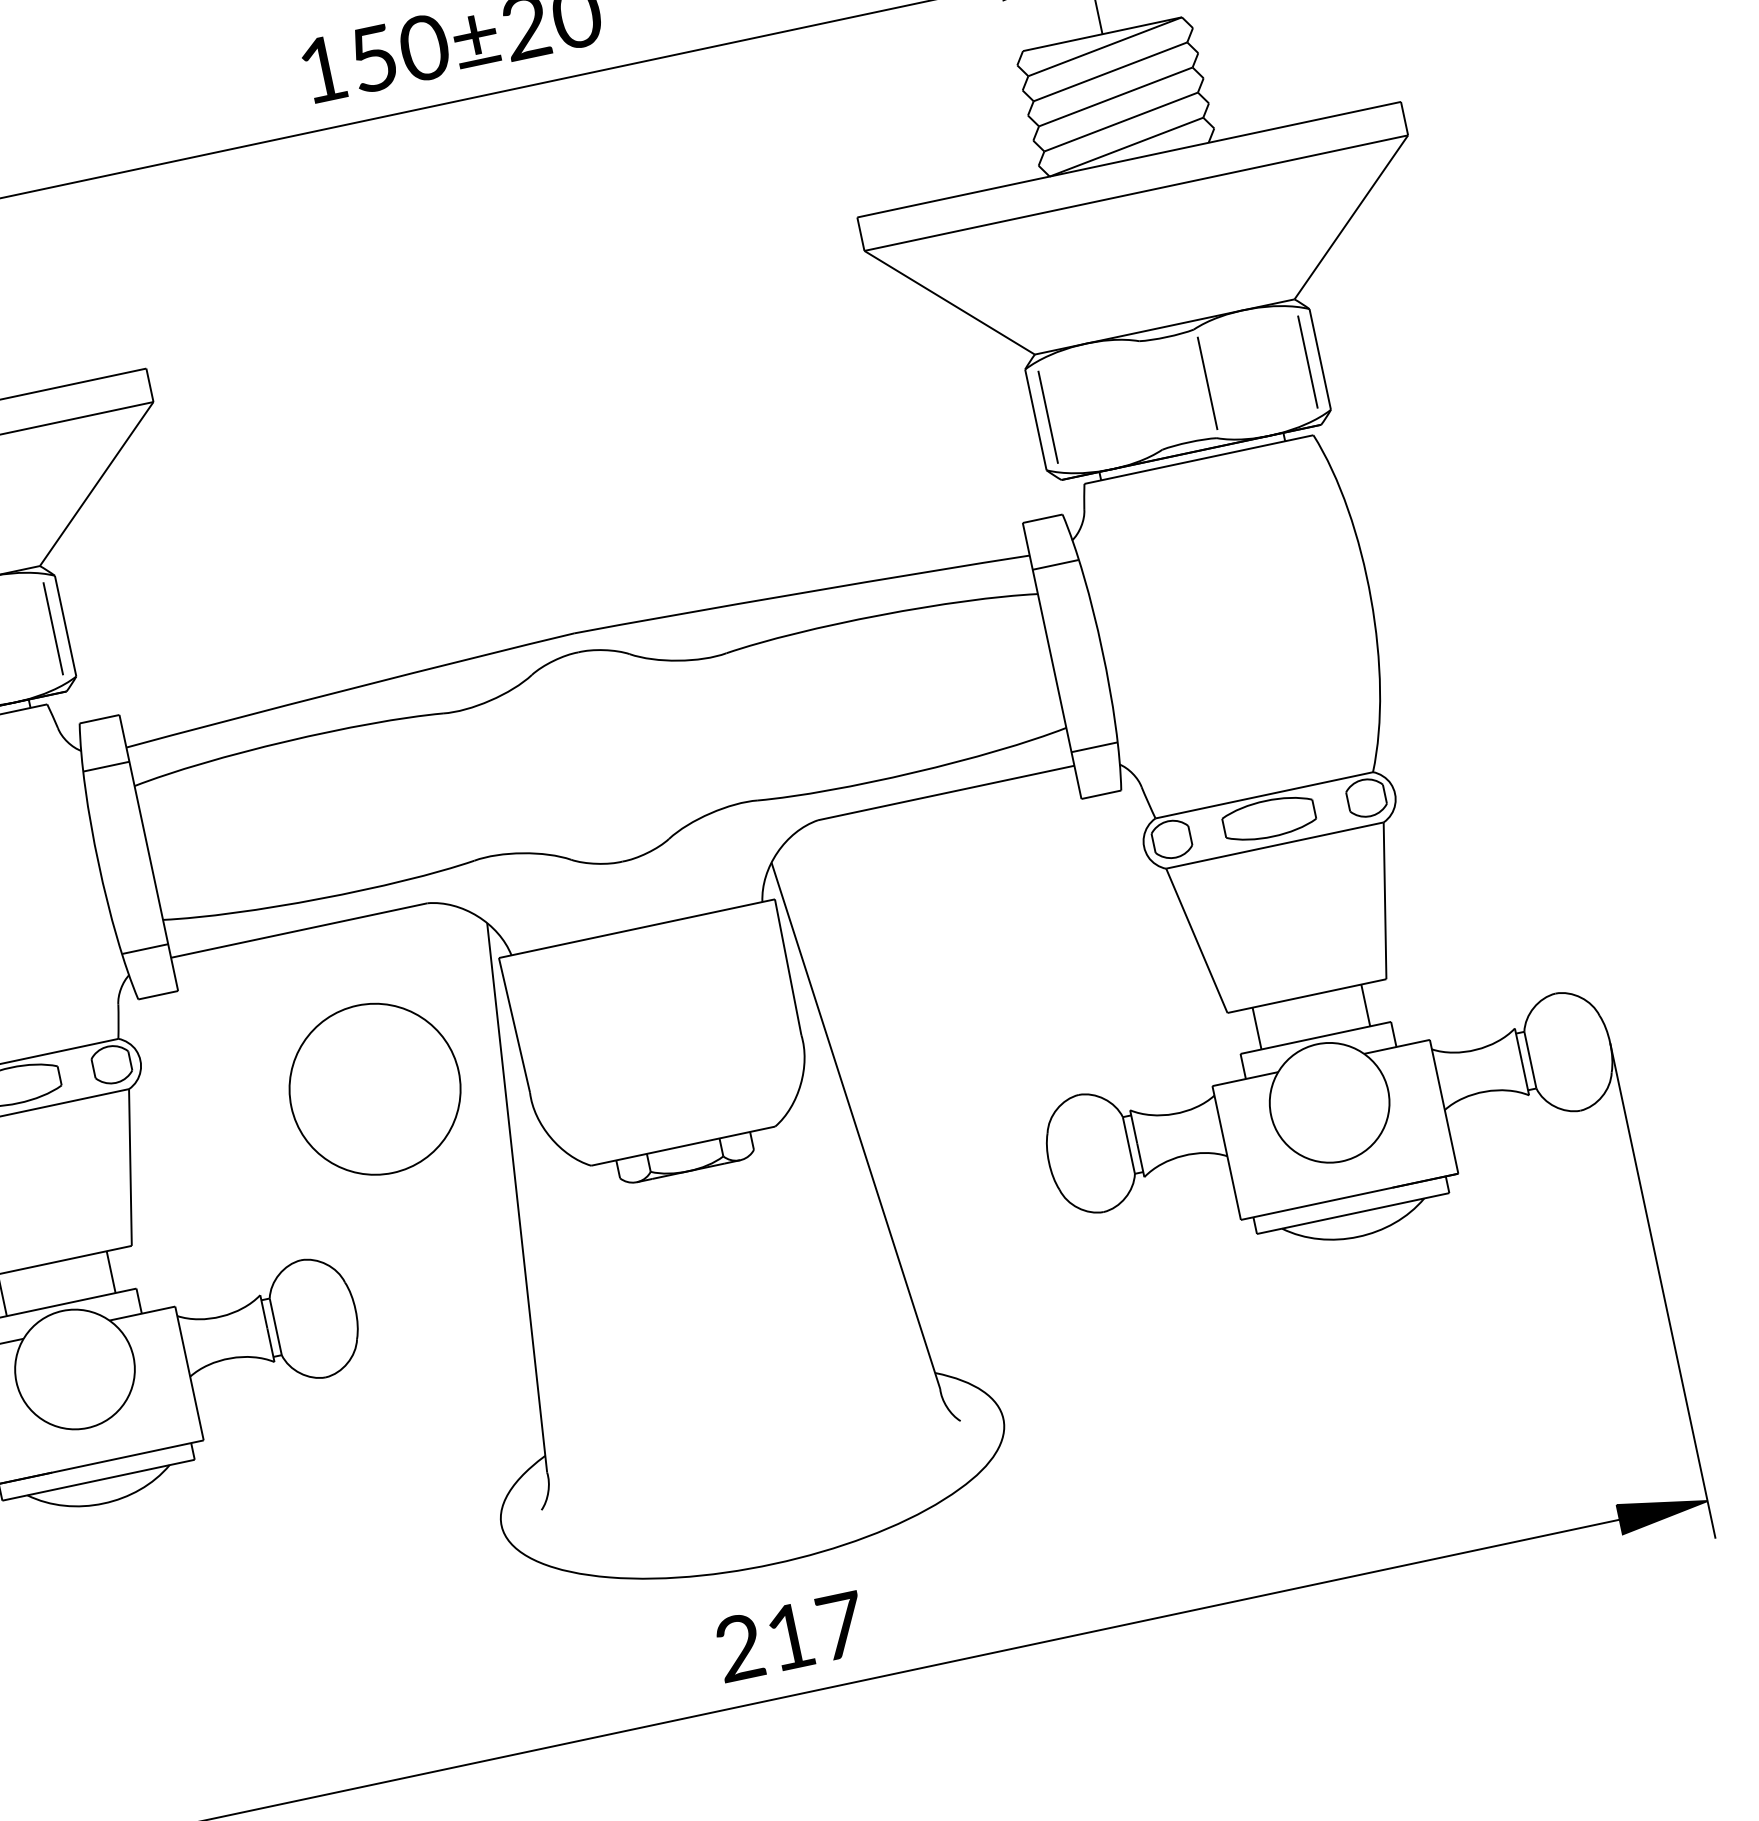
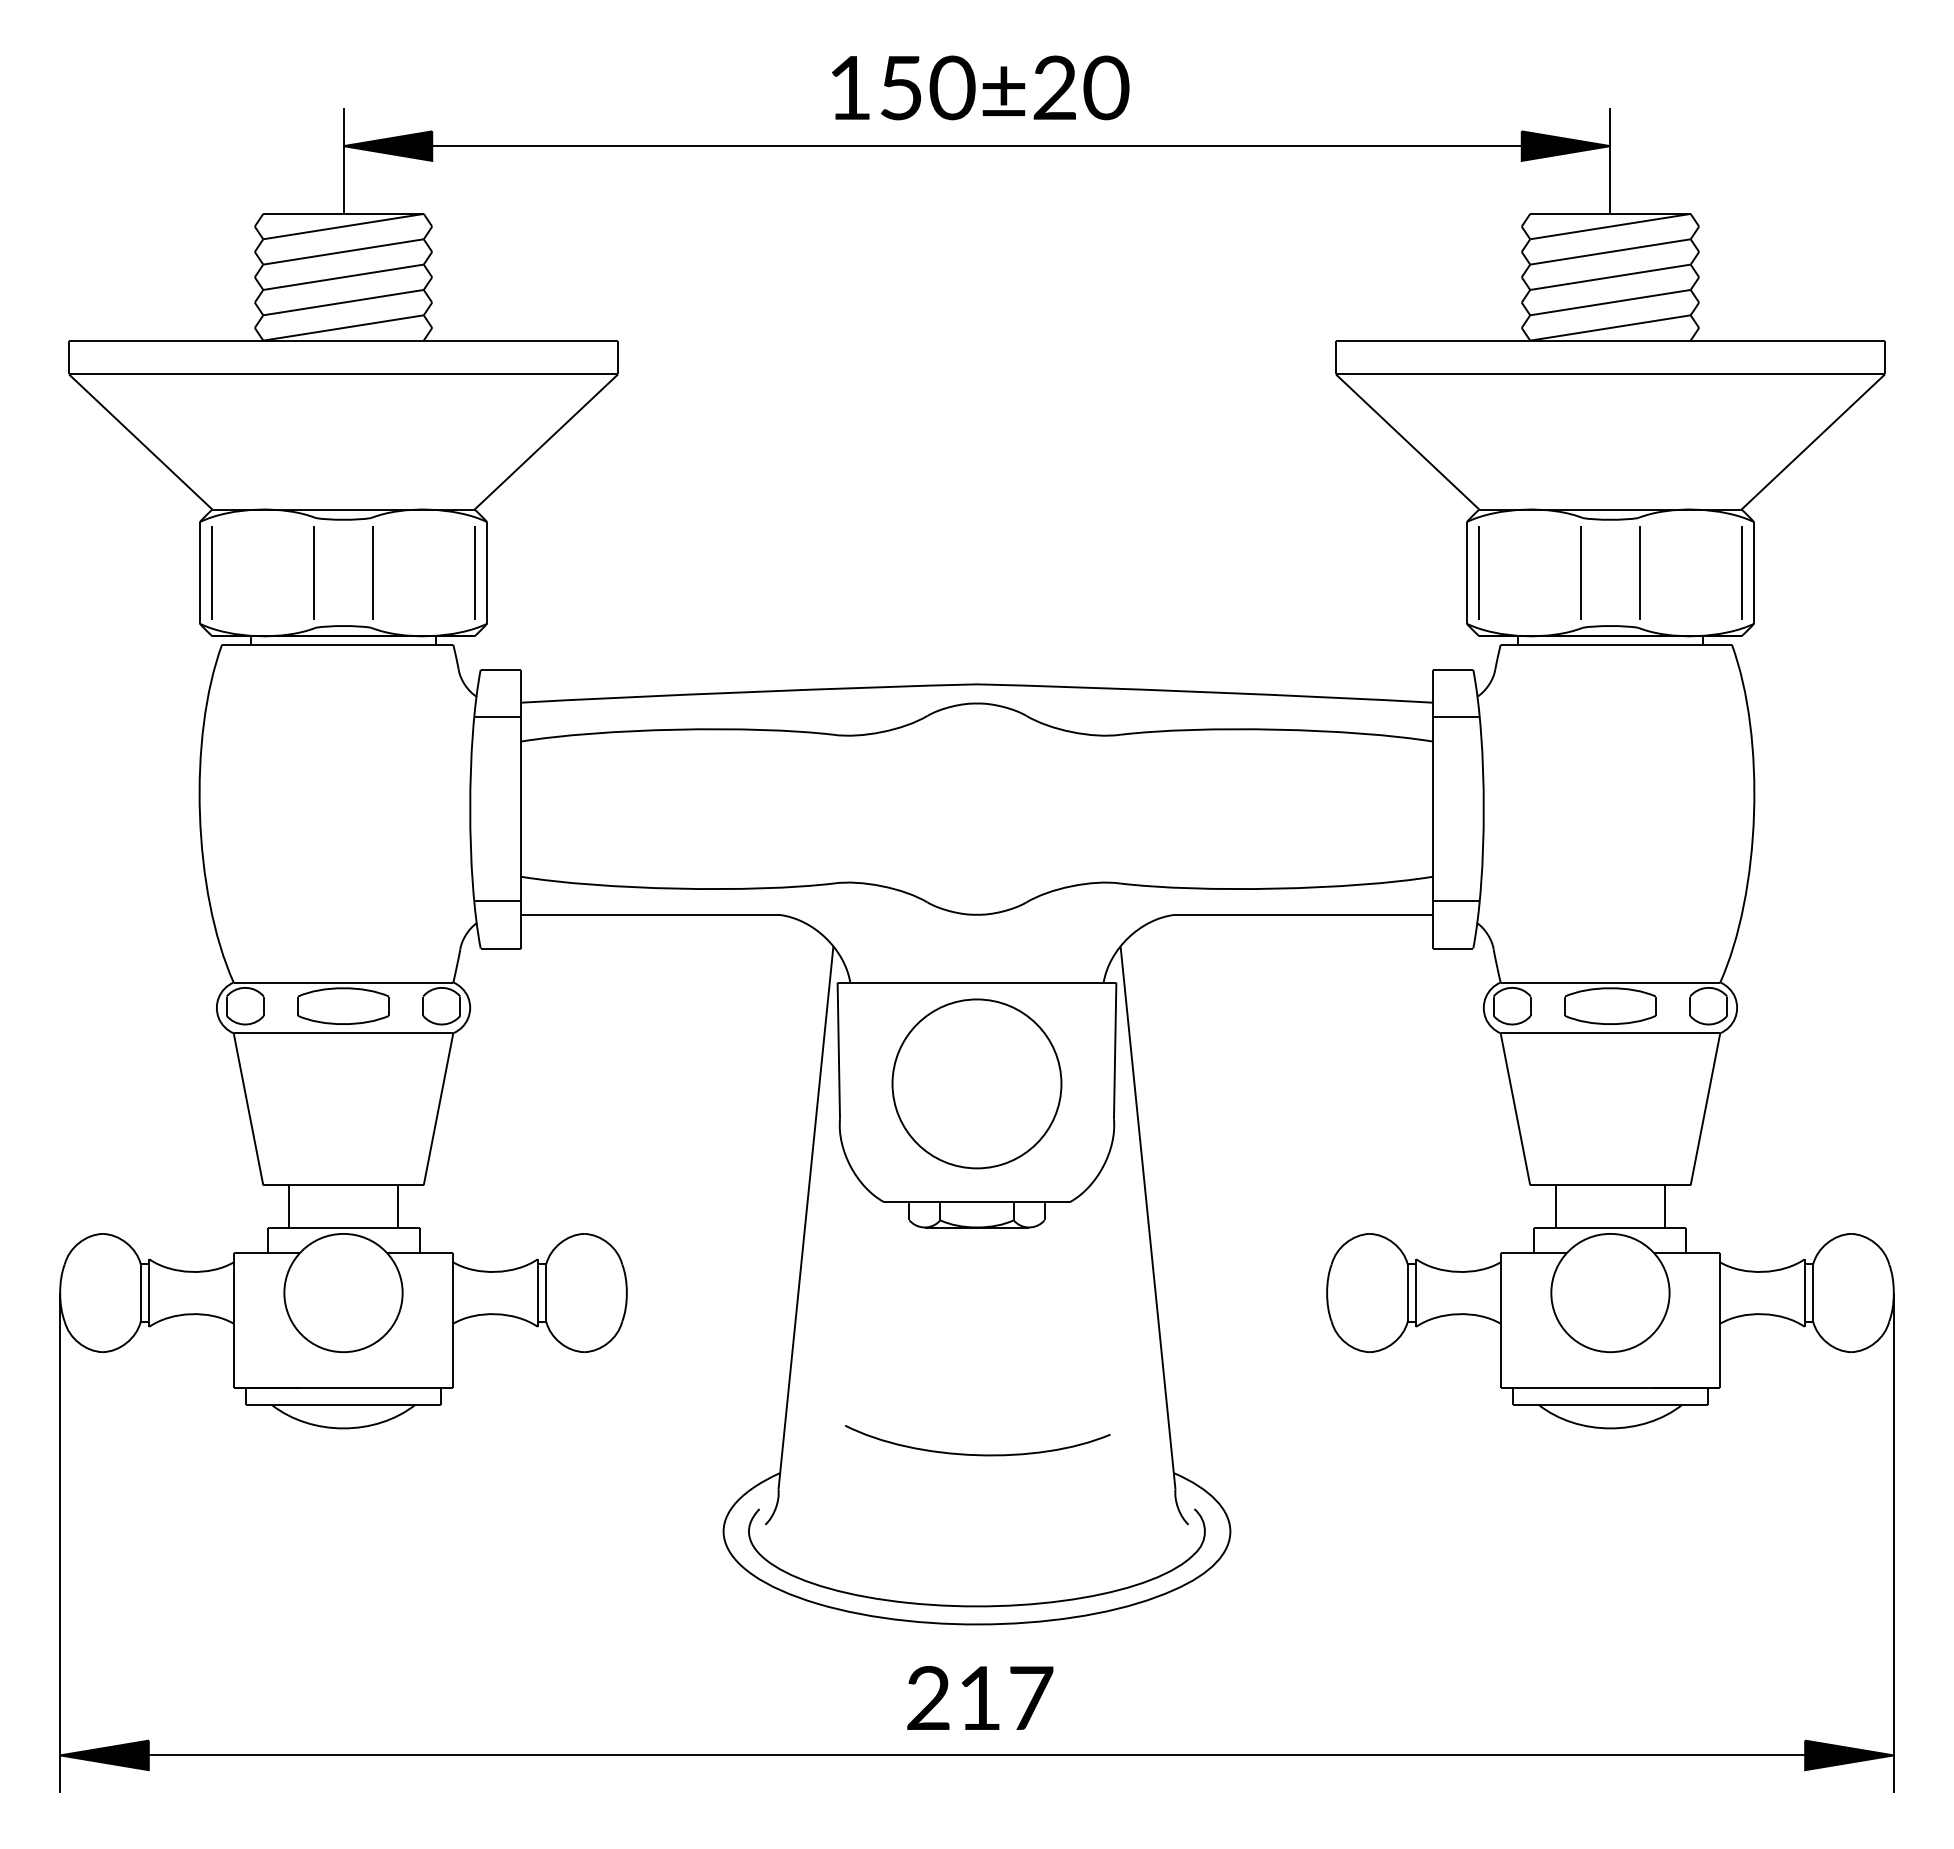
line: (1148, 395) -> (1580, 572), added
part: (374, 1088) -> (976, 1083), moved
part: (736, 1395) -> (977, 1454), added
part: (767, 1545) -> (976, 1605), added

